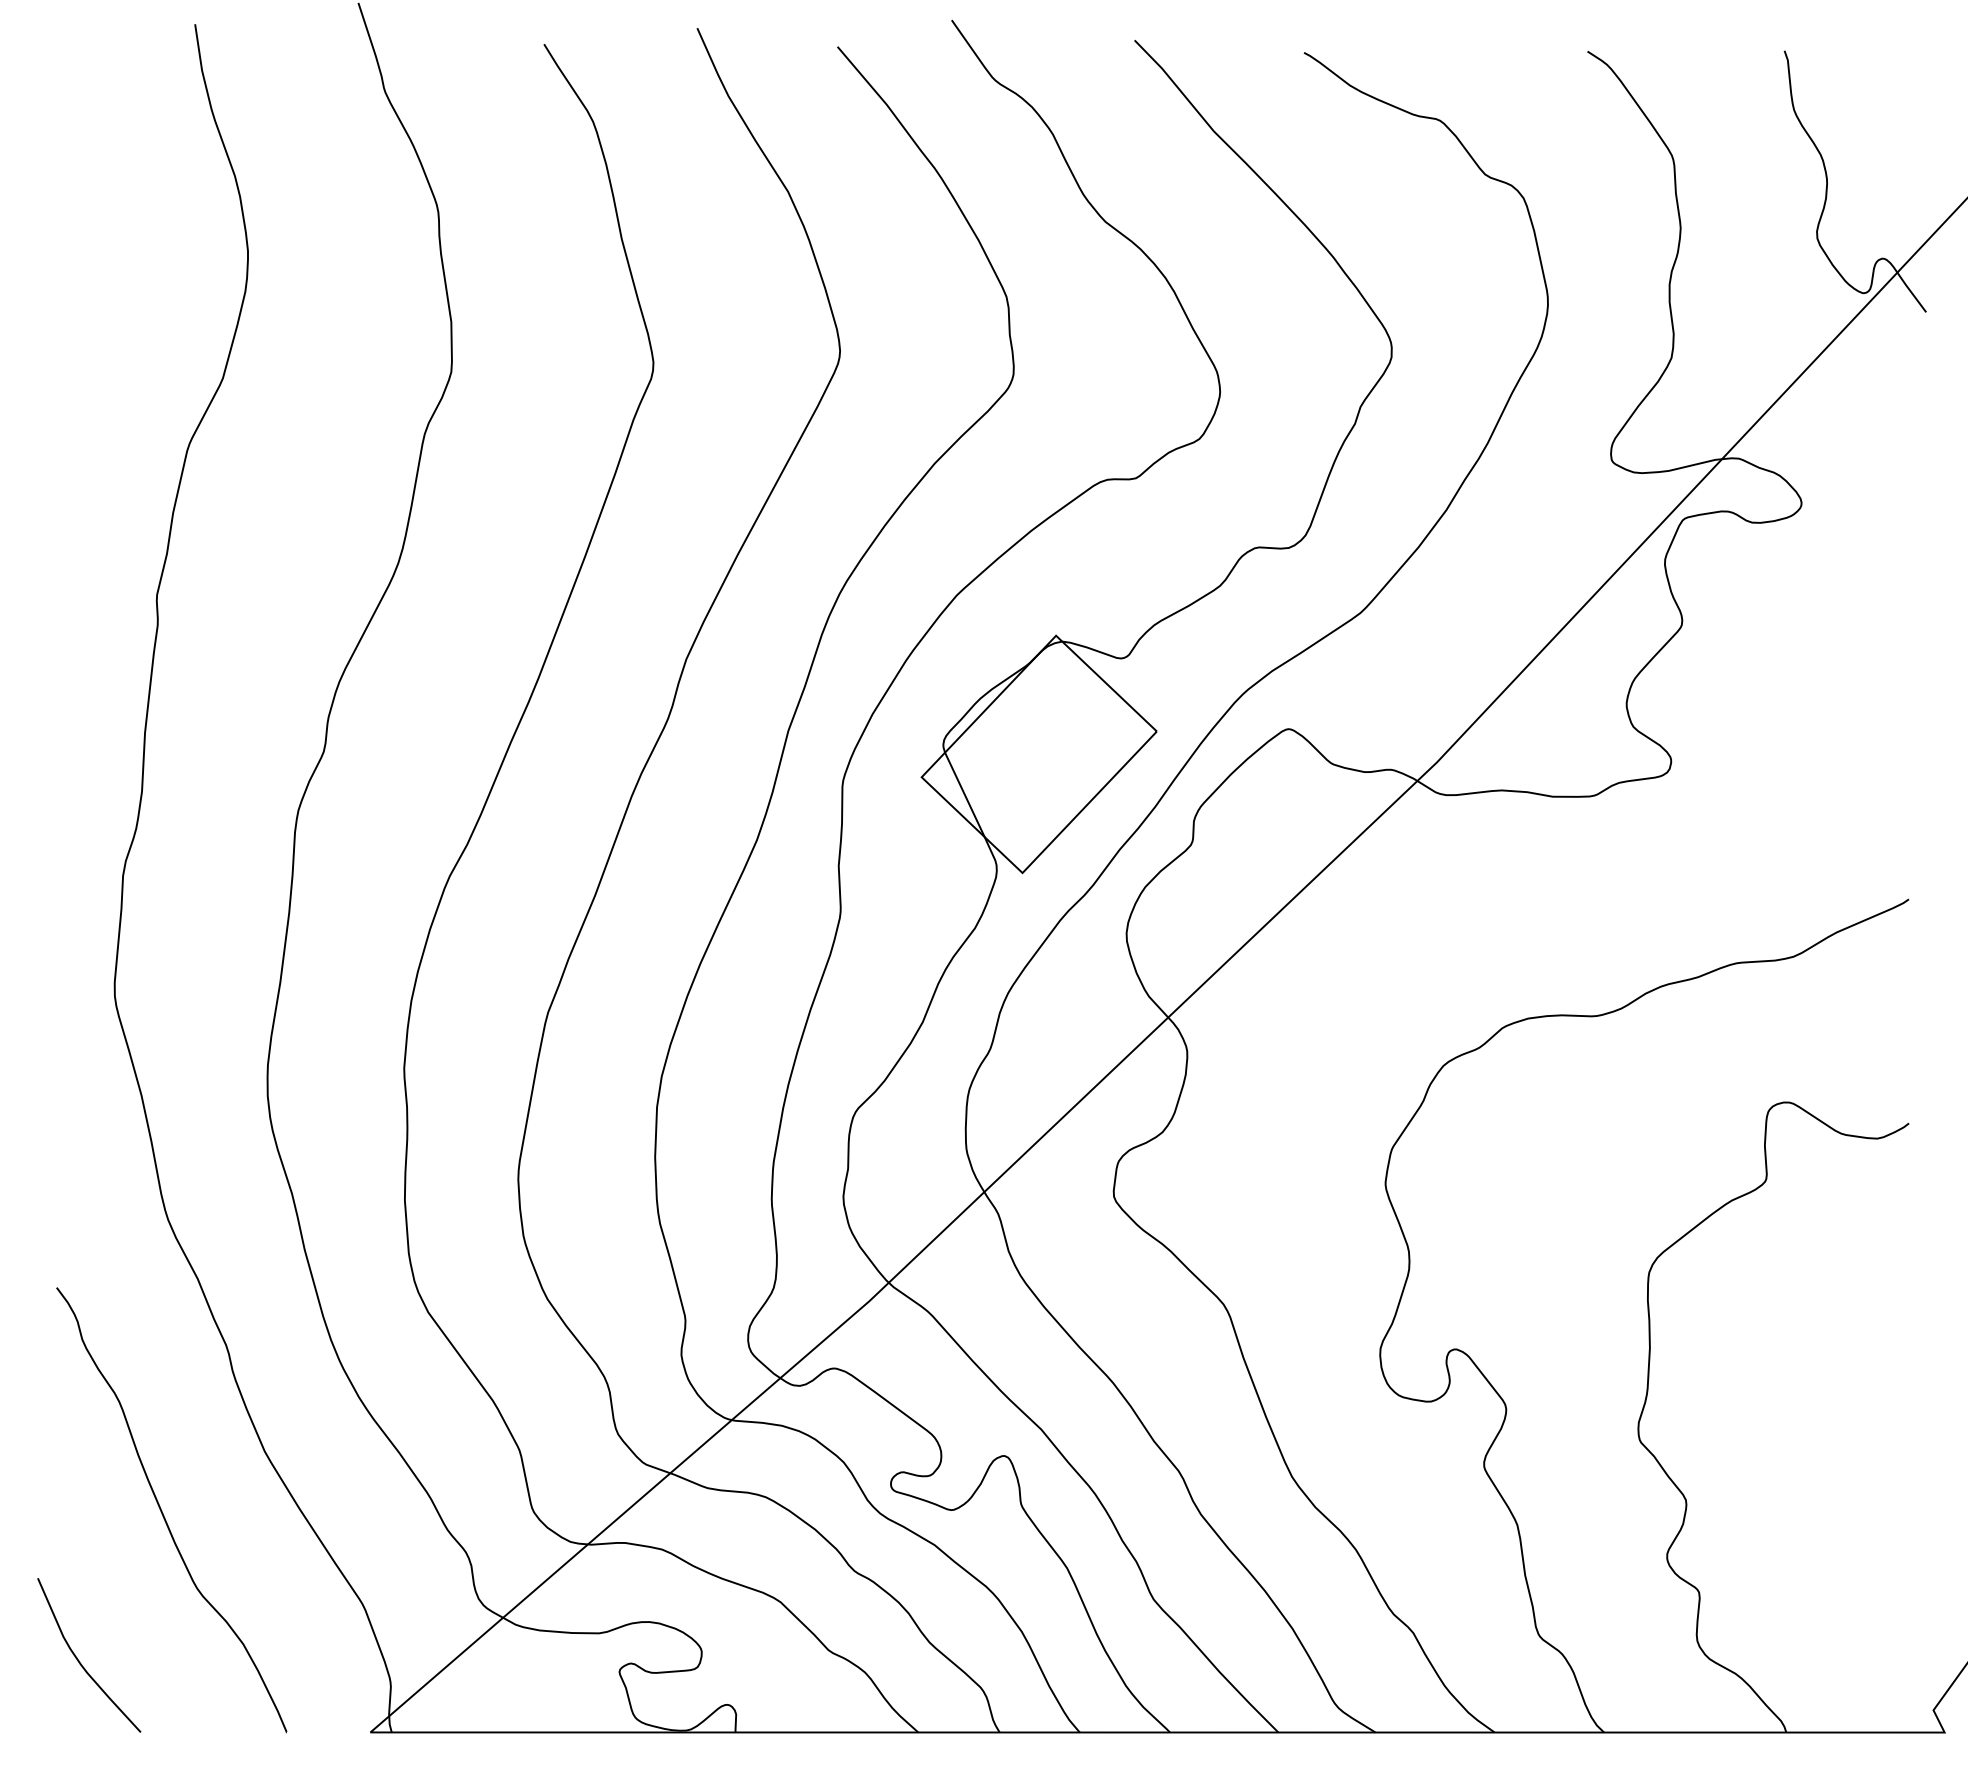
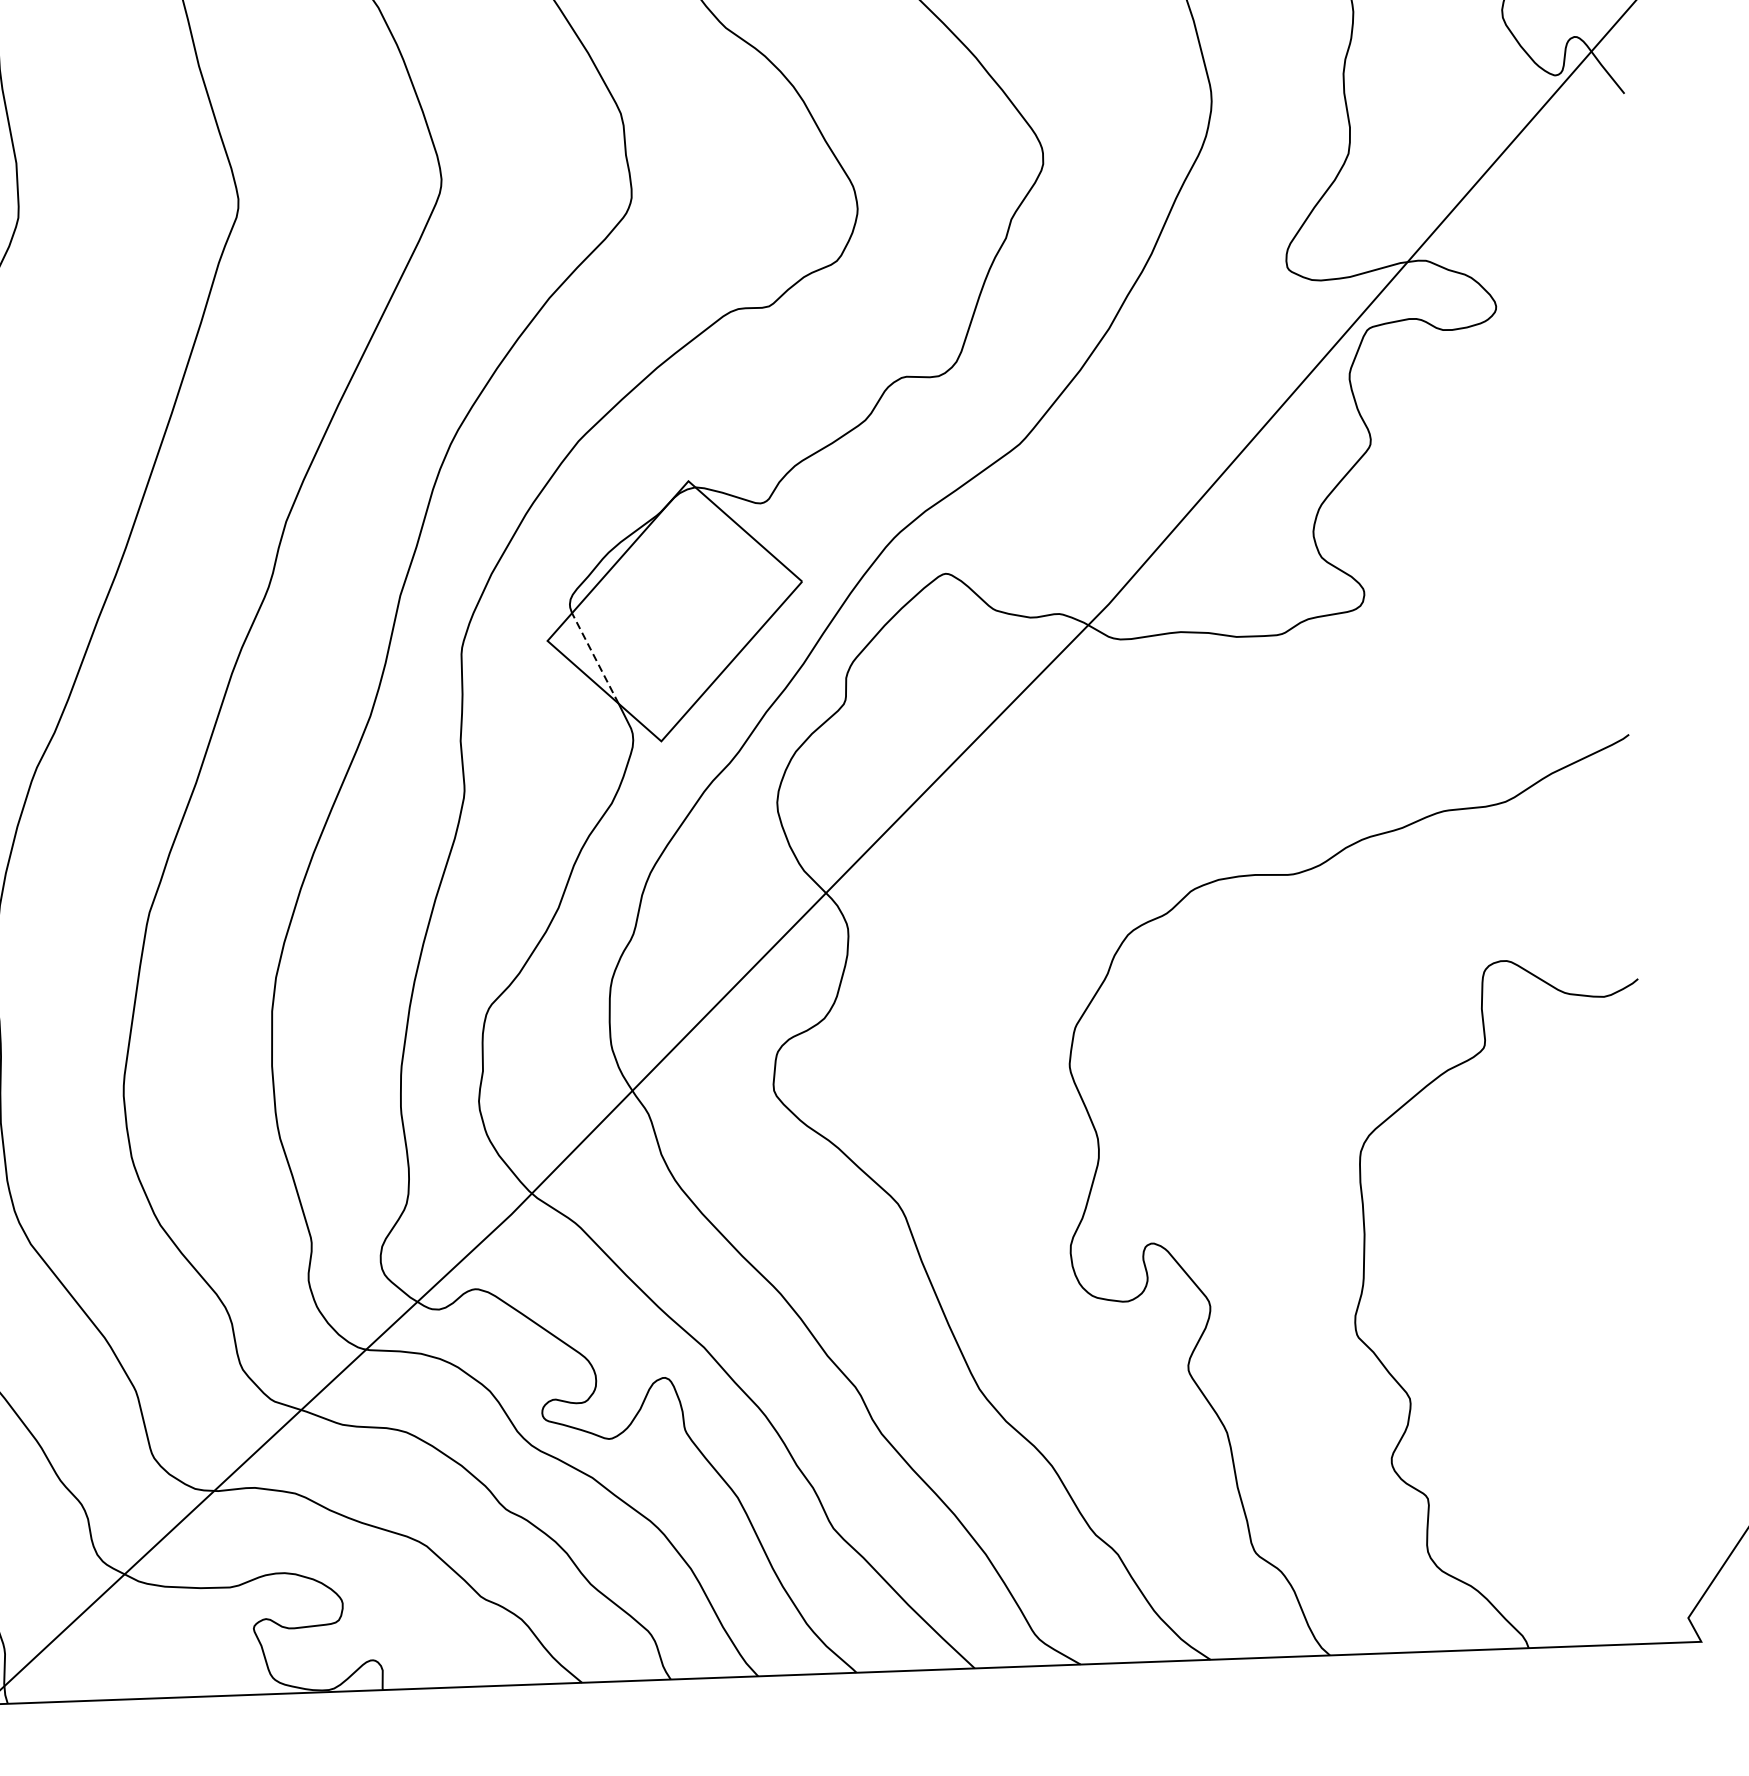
line: (964, 794) -> (594, 658), solid -> dashed

